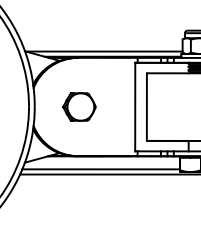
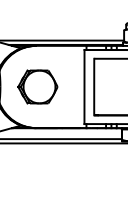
part: (79, 106) -> (37, 86), size x1.43

